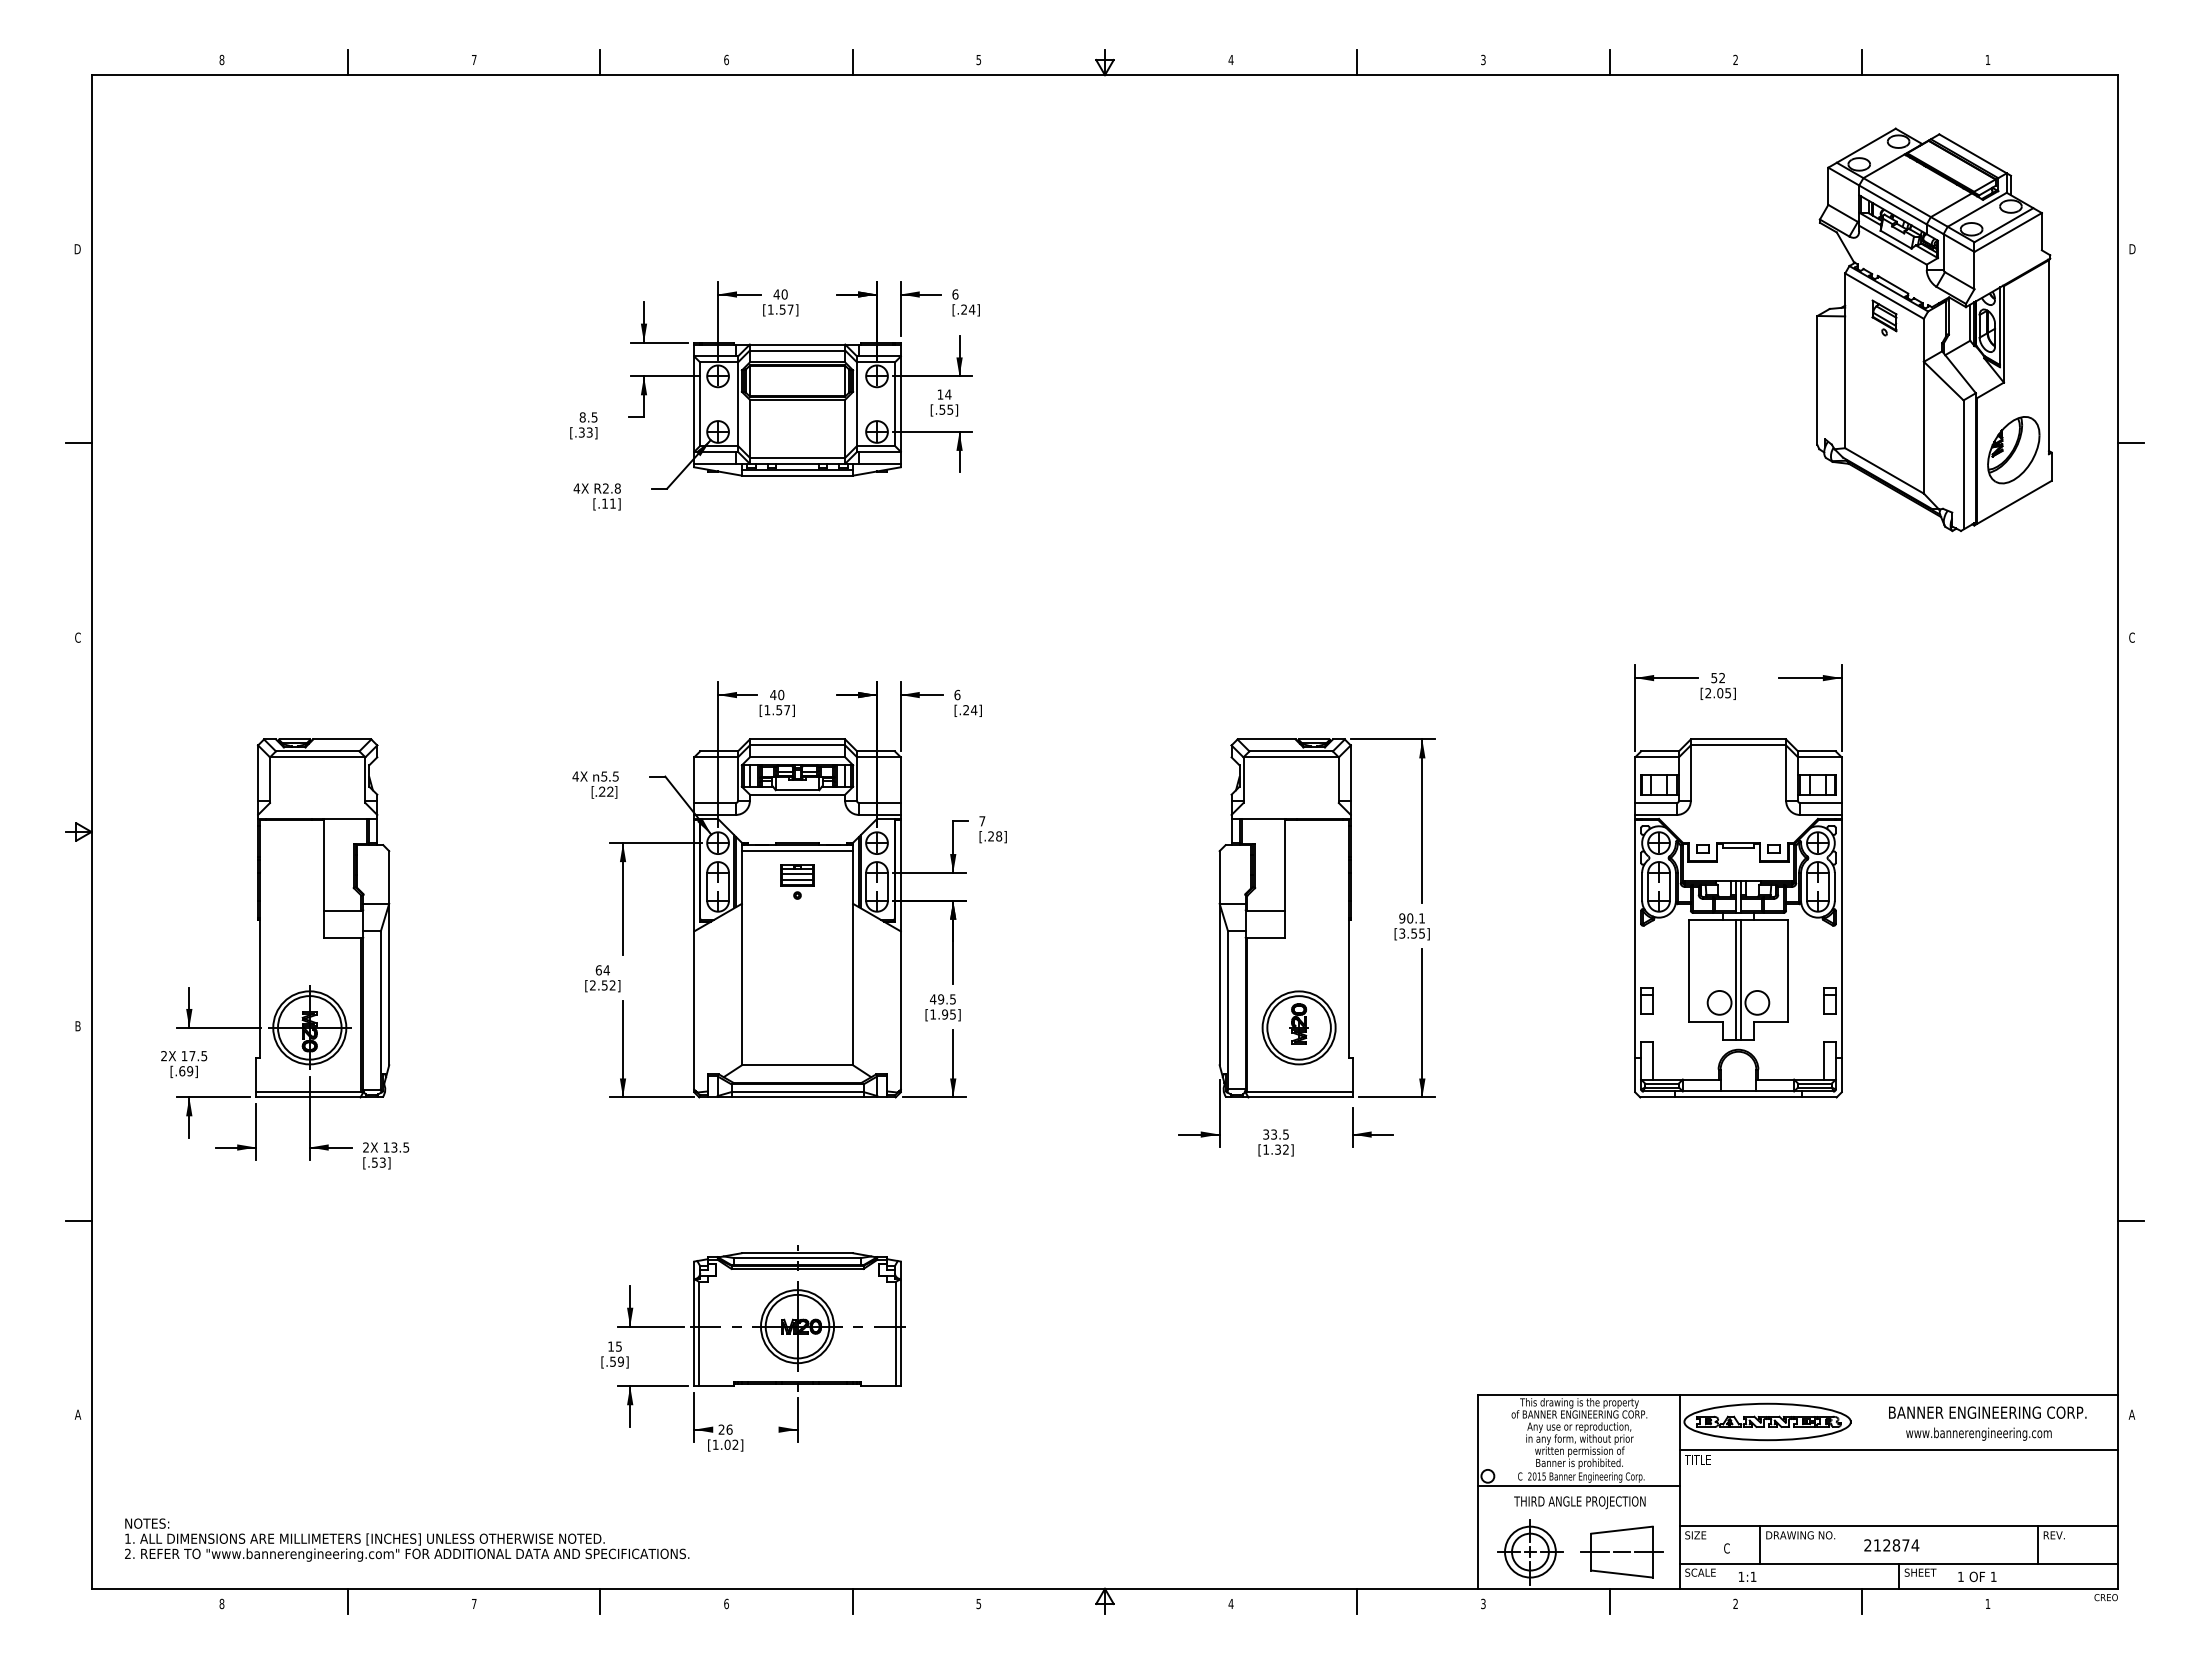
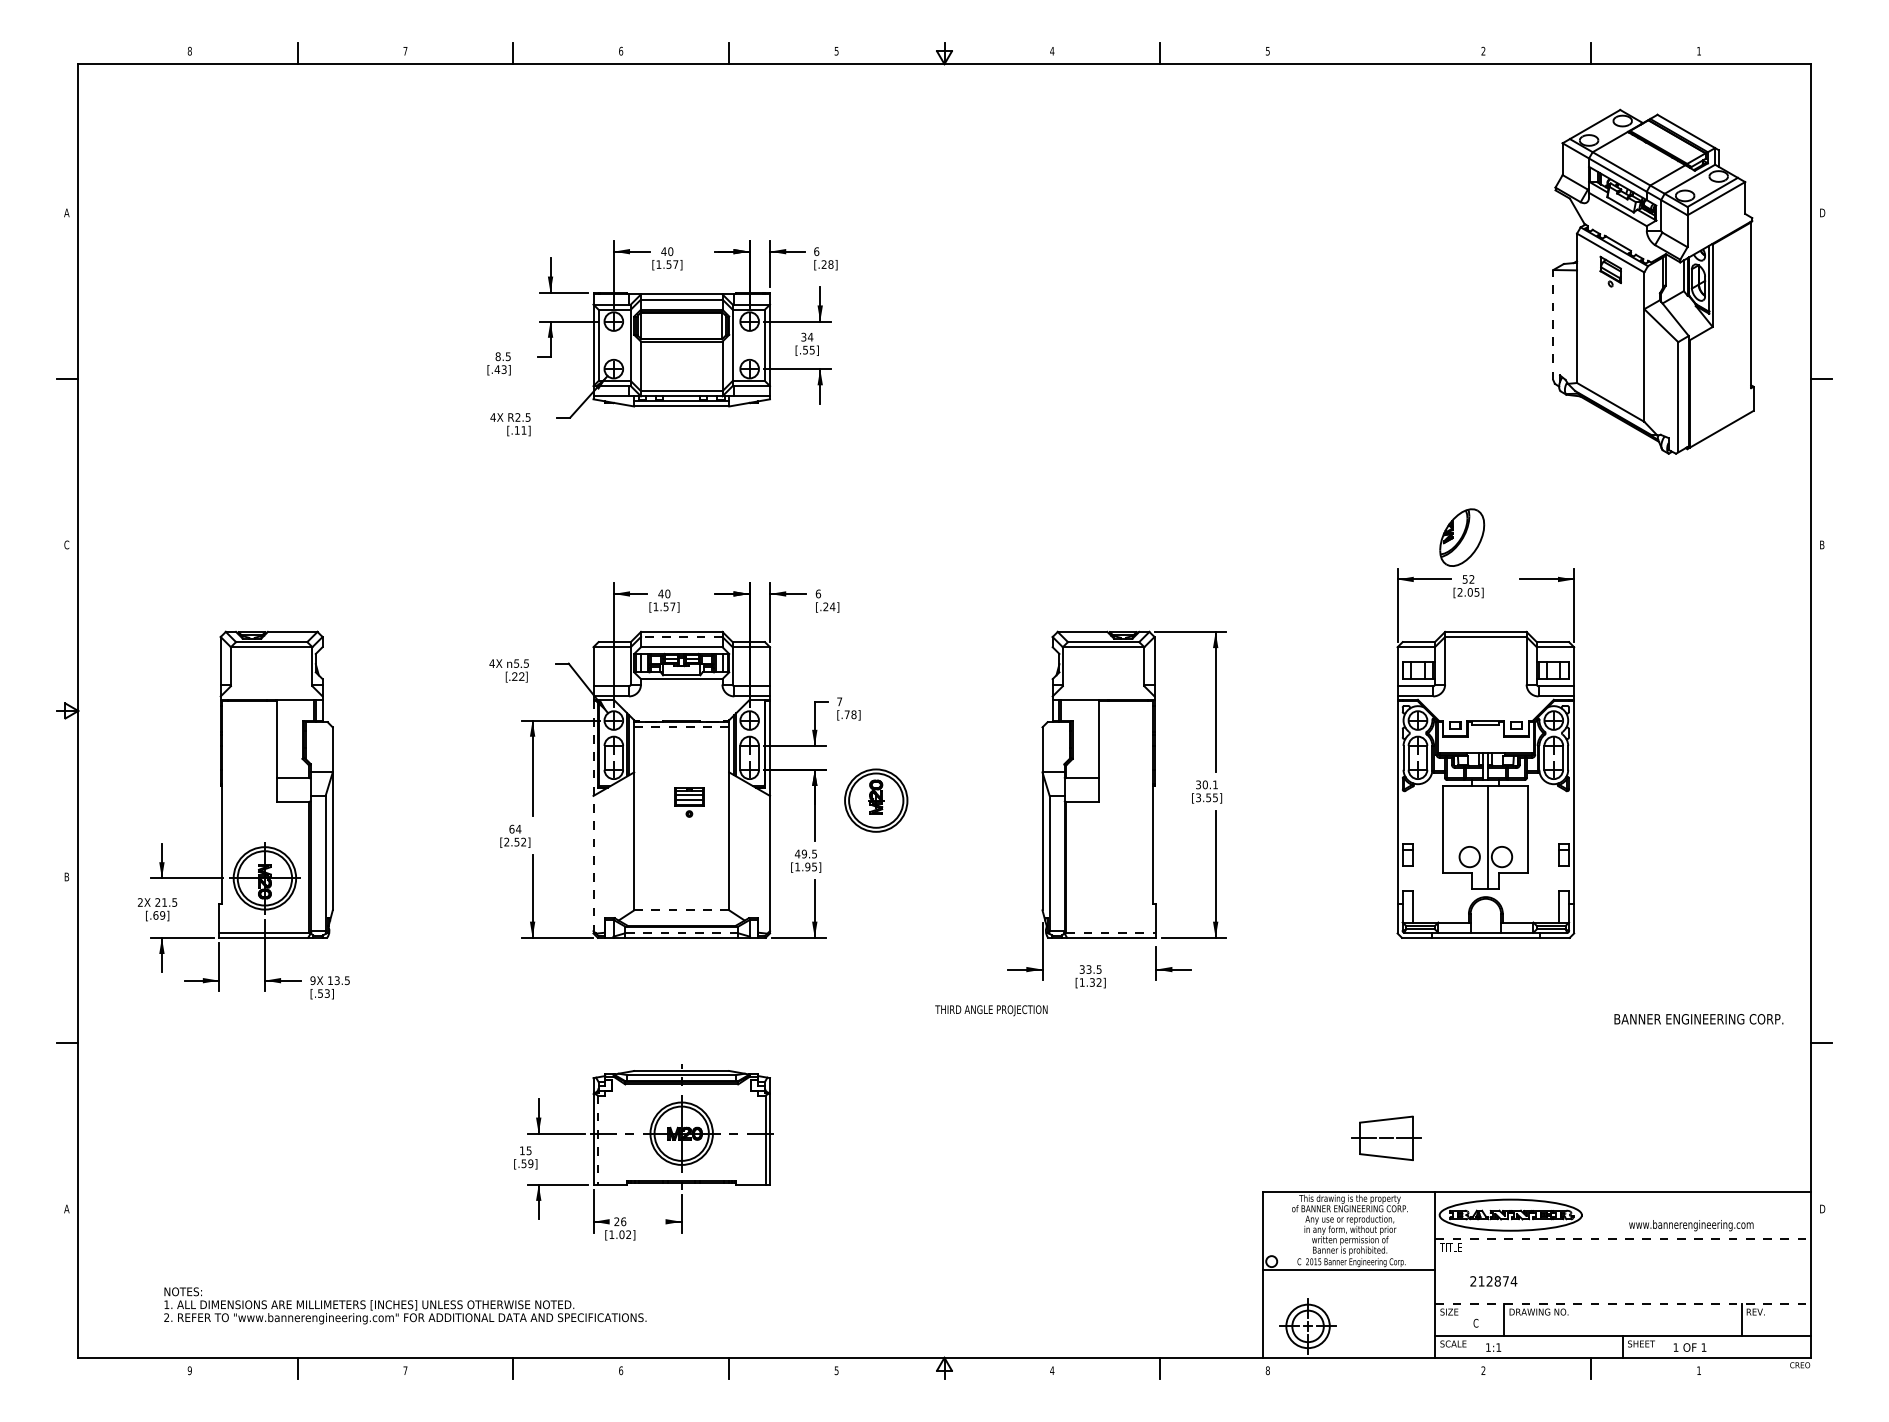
text: (1483, 58) -> (1267, 49), 3 -> 5
line: (1609, 62) -> (1375, 53), removed
text: (77, 249) -> (66, 213), D -> A
text: (971, 309) -> (830, 264), [.24] -> [.28]
line: (1817, 380) -> (1553, 325), solid -> dashed
text: (940, 394) -> (803, 337), 14 -> 34
text: (581, 432) -> (497, 369), [.33] -> [.43]
part: (2013, 450) -> (1461, 537), moved
text: (617, 488) -> (527, 417), R2.8 -> R2.5
text: (2131, 637) -> (1821, 544), C -> B
line: (797, 745) -> (681, 637), solid -> dashed
text: (990, 836) -> (846, 714), [.28] -> [.78]
line: (797, 851) -> (681, 727), solid -> dashed
part: (797, 881) -> (689, 802), moved
text: (1402, 918) -> (1198, 784), 90.1 -> 30.1
line: (694, 955) -> (593, 816), solid -> dashed
line: (1735, 979) -> (1483, 837), removed
part: (1298, 1027) -> (875, 800), moved
text: (188, 1056) -> (161, 902), 17.5 -> 21.5
line: (797, 1065) -> (681, 910), solid -> dashed
line: (797, 1092) -> (681, 933), solid -> dashed
line: (1300, 1092) -> (1111, 933), solid -> dashed
text: (366, 1147) -> (313, 980), 2X -> 9X
line: (699, 1334) -> (597, 1140), solid -> dashed
text: (1987, 1412) -> (1698, 1019), moved
text: (2131, 1414) -> (1821, 1208), A -> D
line: (1899, 1449) -> (1623, 1238), solid -> dashed
text: (1579, 1502) -> (991, 1010), moved
line: (1899, 1526) -> (1623, 1304), solid -> dashed
text: (407, 1539) -> (405, 1305), moved
text: (1891, 1545) -> (1493, 1281), moved
part: (1621, 1551) -> (1385, 1137), moved
line: (1609, 1601) -> (1375, 1368), removed
text: (1483, 1603) -> (1267, 1370), 3 -> 8
text: (221, 1604) -> (189, 1371), 8 -> 9

